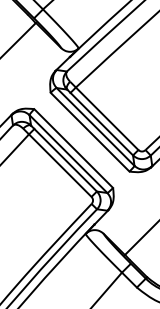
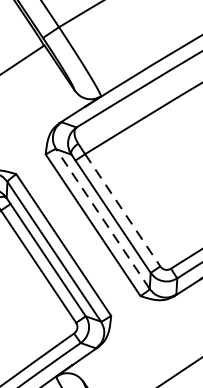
line: (107, 119) -> (123, 211), solid -> dashed
line: (95, 126) -> (102, 218), solid -> dashed

